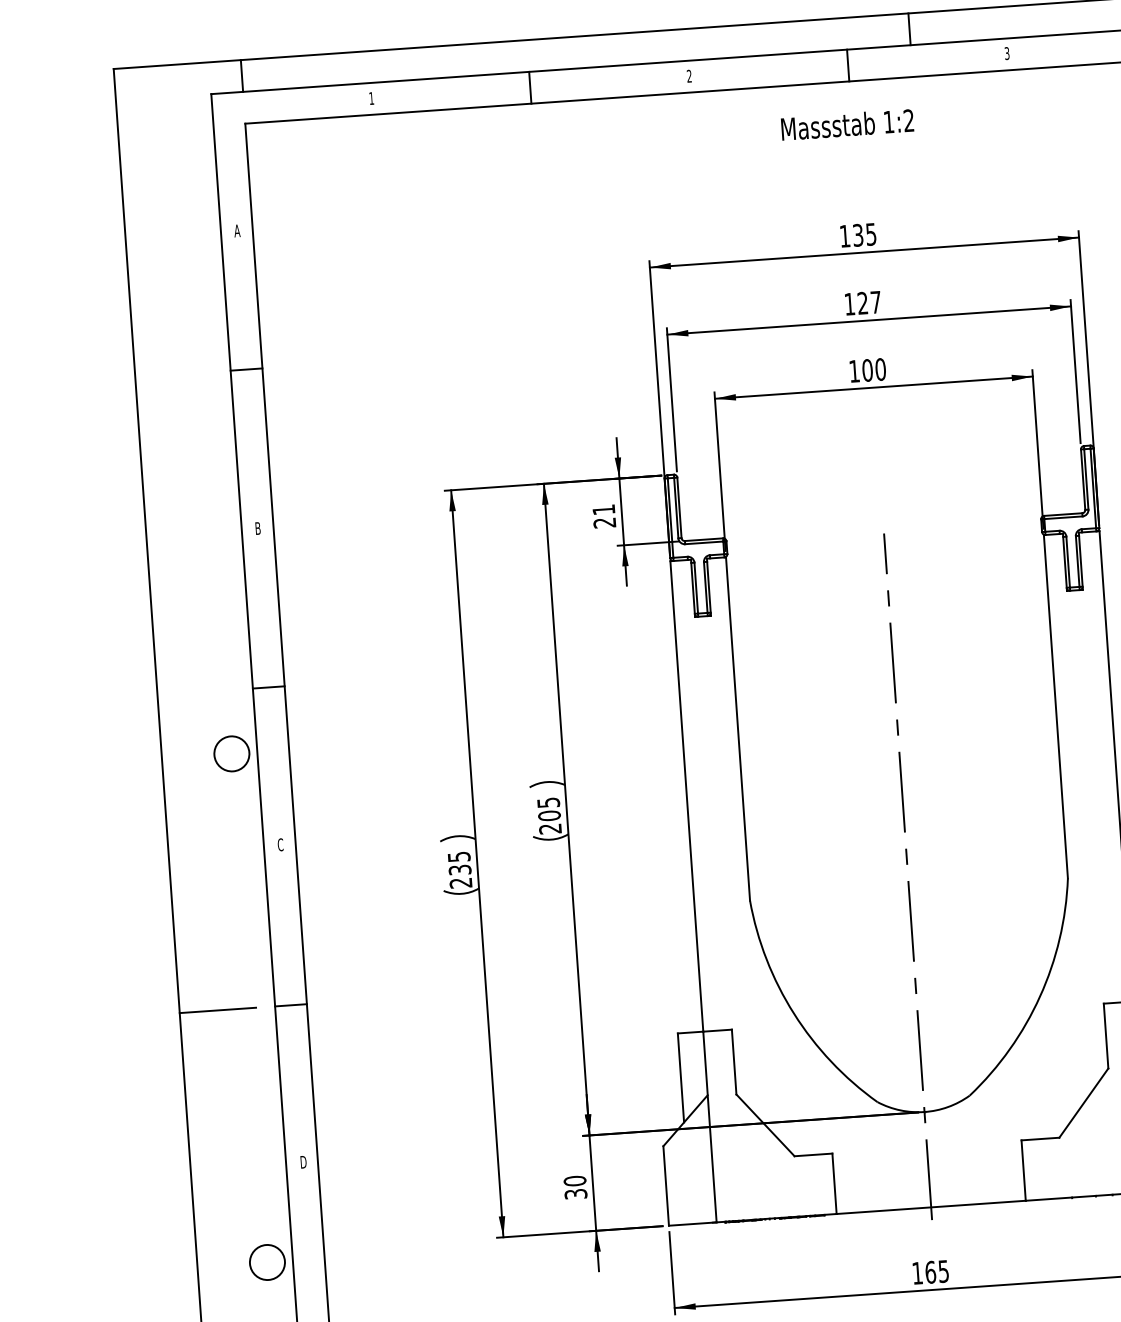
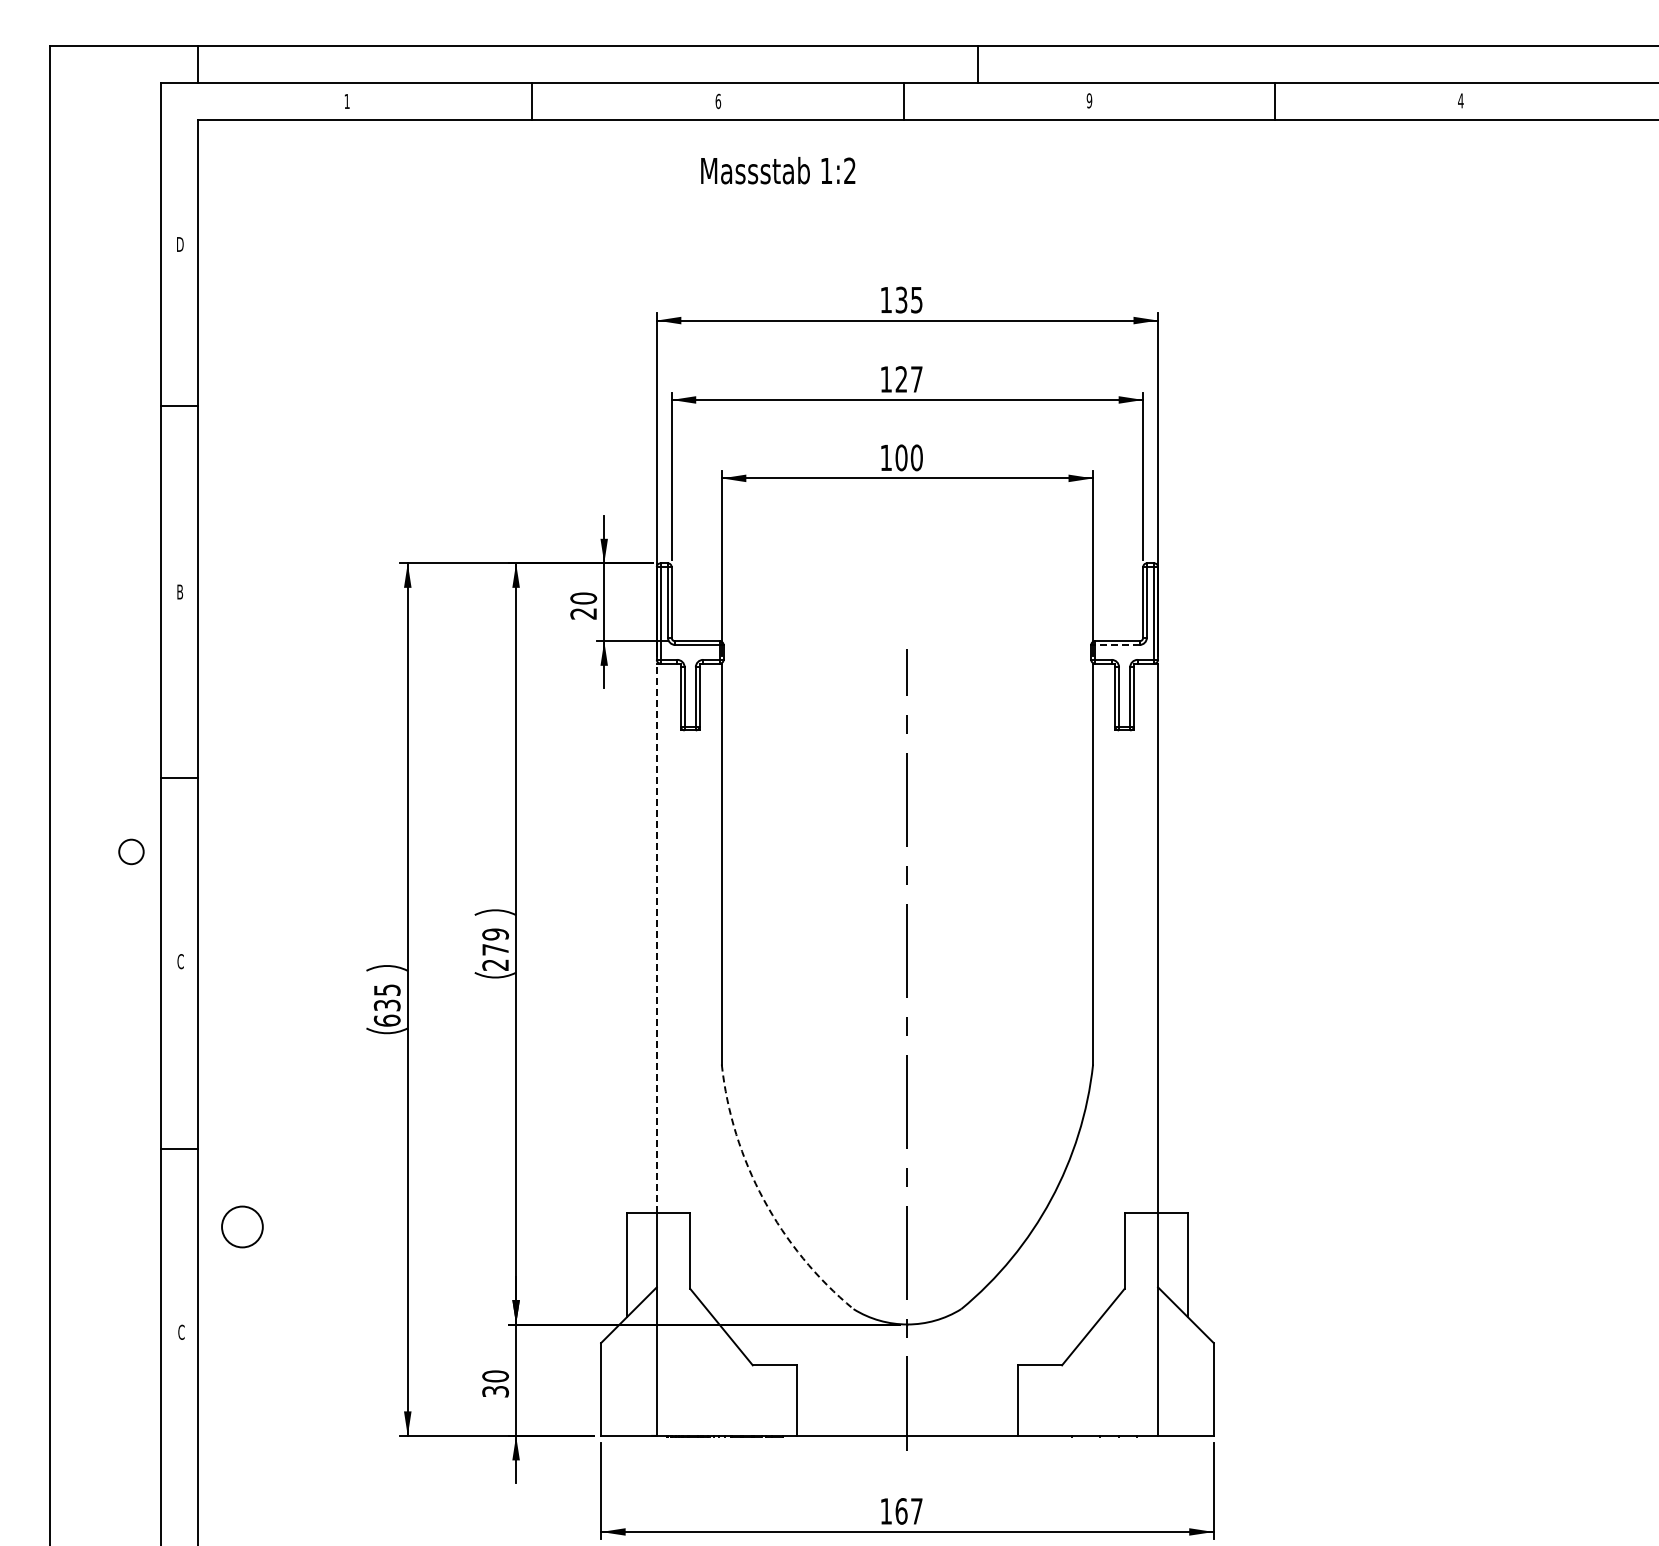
text: (1007, 53) -> (1089, 100), 3 -> 9
text: (689, 76) -> (718, 101), 2 -> 6
text: (847, 124) -> (778, 170), moved
text: (236, 231) -> (179, 244), A -> D
text: (603, 509) -> (583, 598), 21 -> 20
line: (1062, 518) -> (1116, 645), solid -> dashed
circle: (231, 753) -> (131, 851), size x0.6
line: (686, 796) -> (656, 938), solid -> dashed
text: (548, 808) -> (495, 941), 205 -> 279
text: (460, 882) -> (386, 1020), 235 -> 635
line: (217, 1010) -> (93, 1148), removed
arc: (793, 1013) -> (763, 1199), solid -> dashed
text: (303, 1161) -> (181, 1331), D -> C
circle: (267, 1262) -> (242, 1226), moved
text: (943, 1271) -> (916, 1511), 165 -> 167

